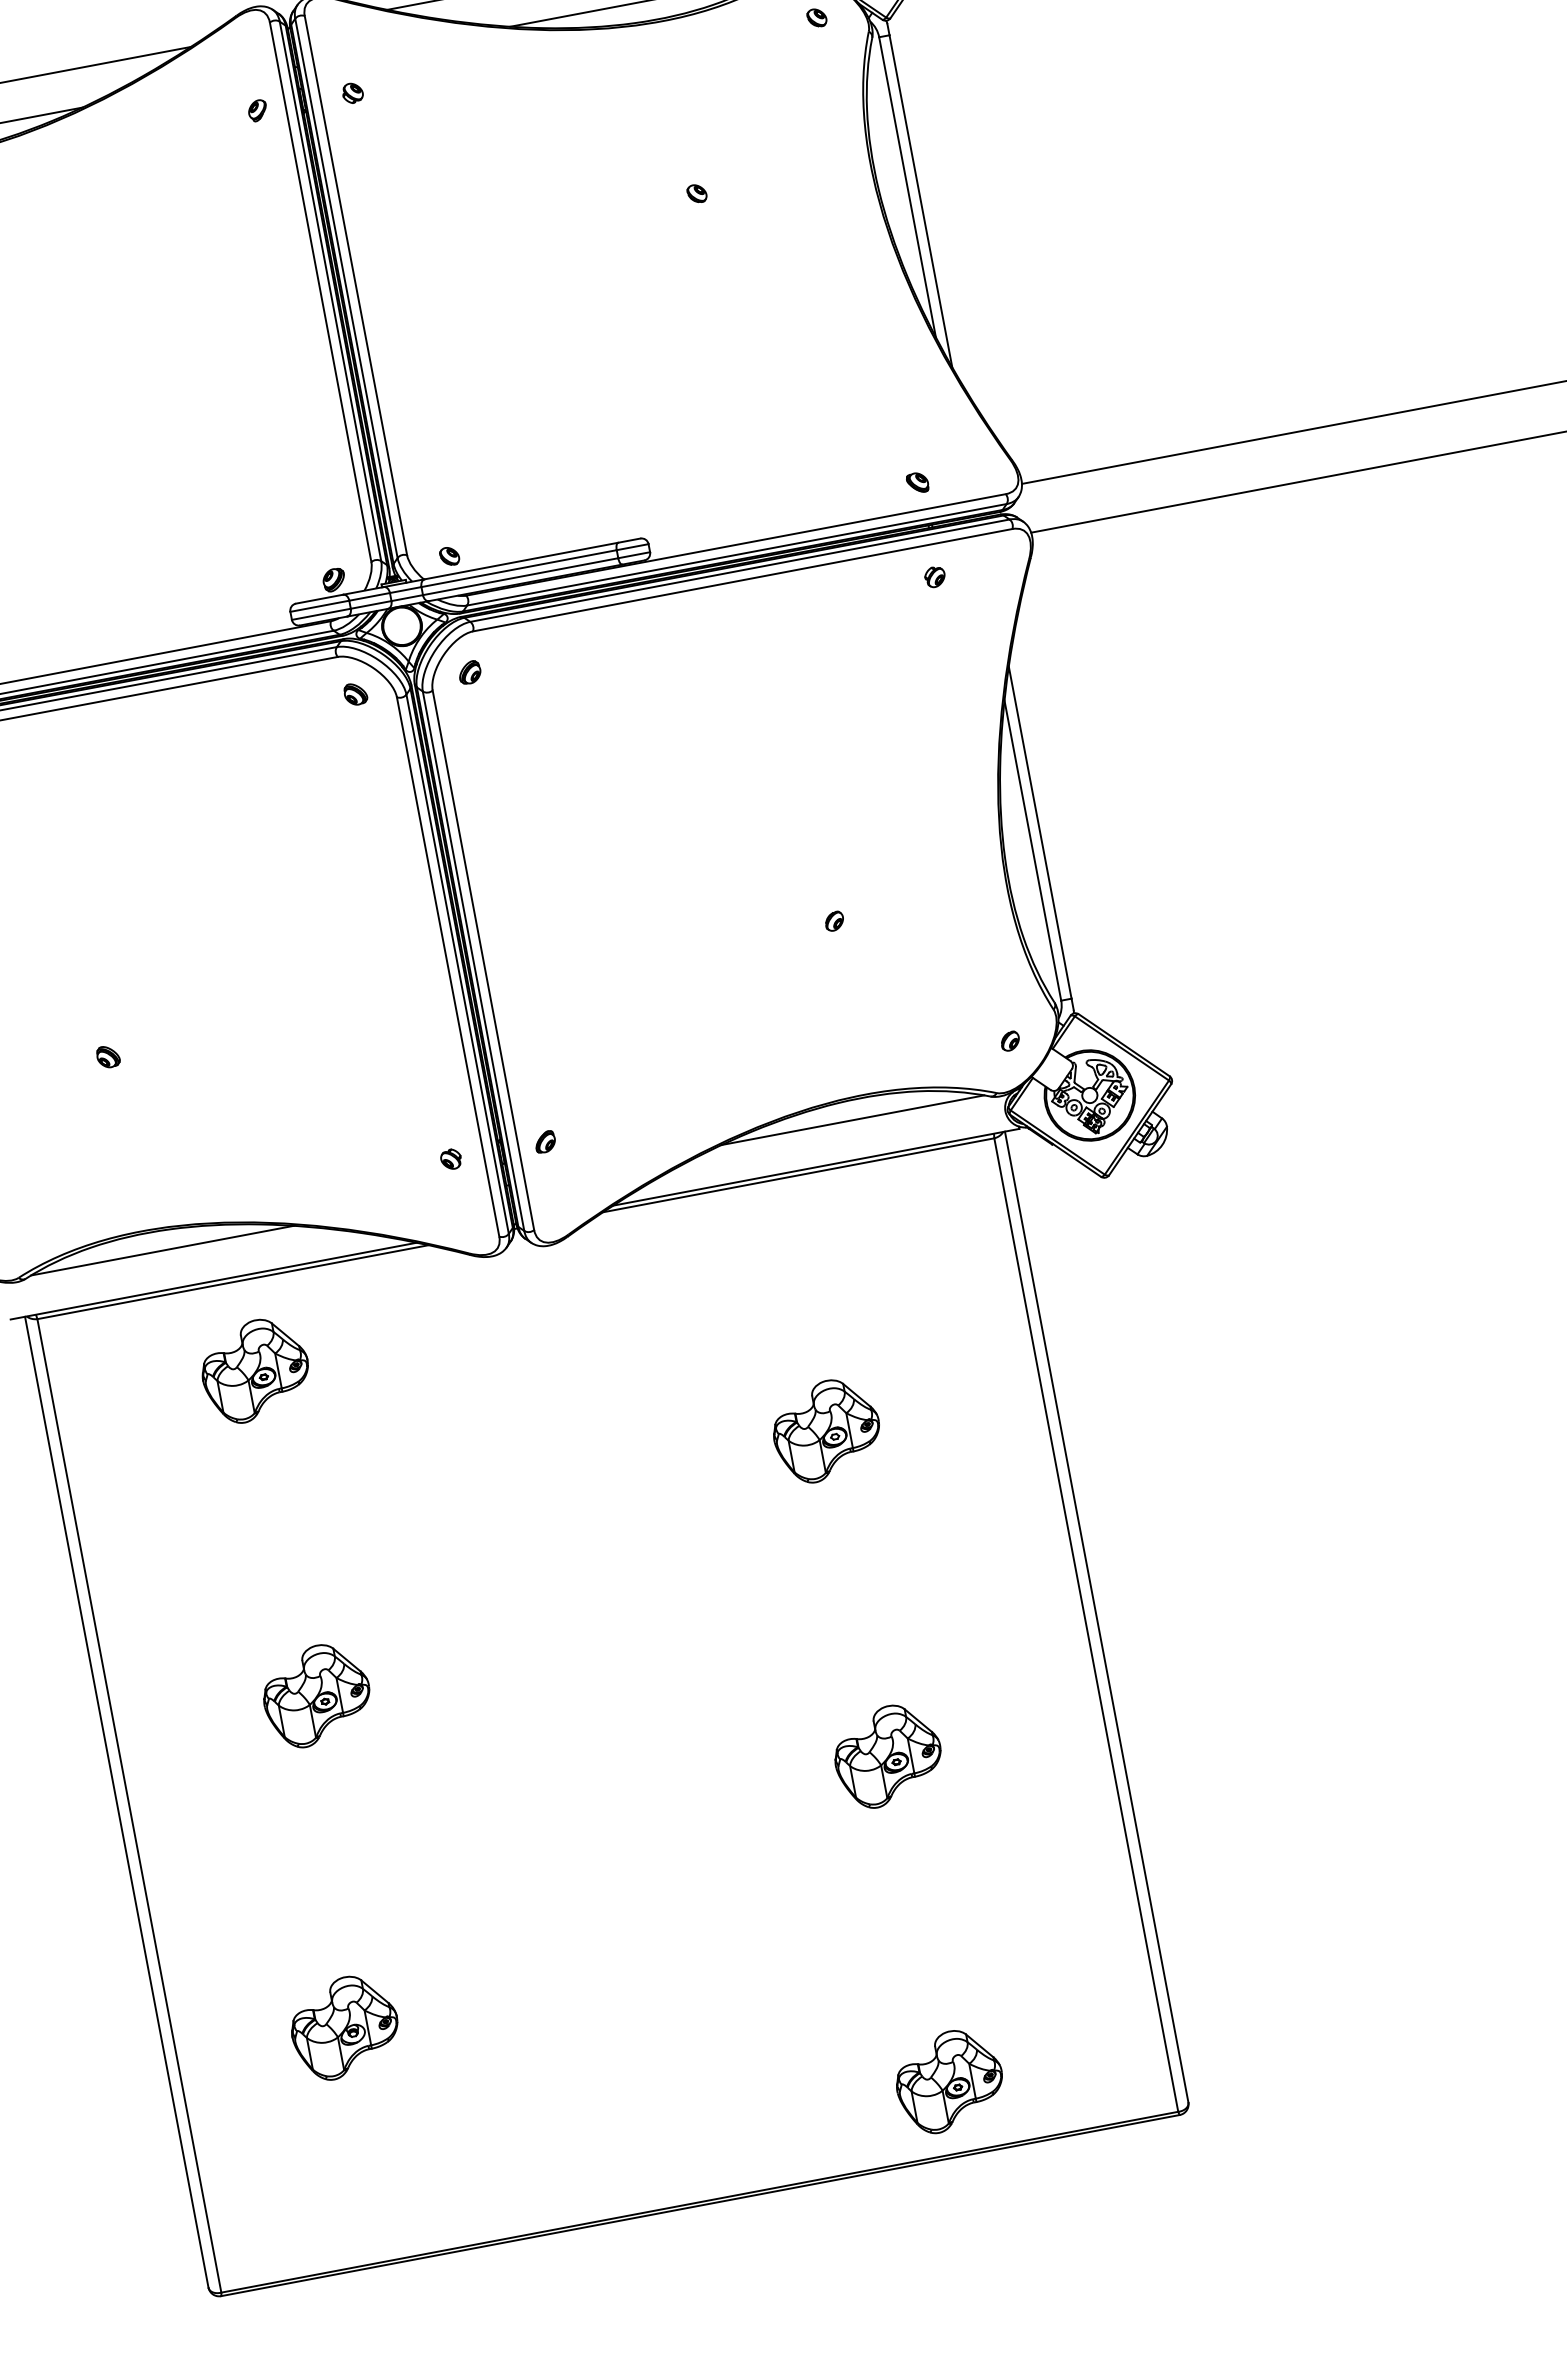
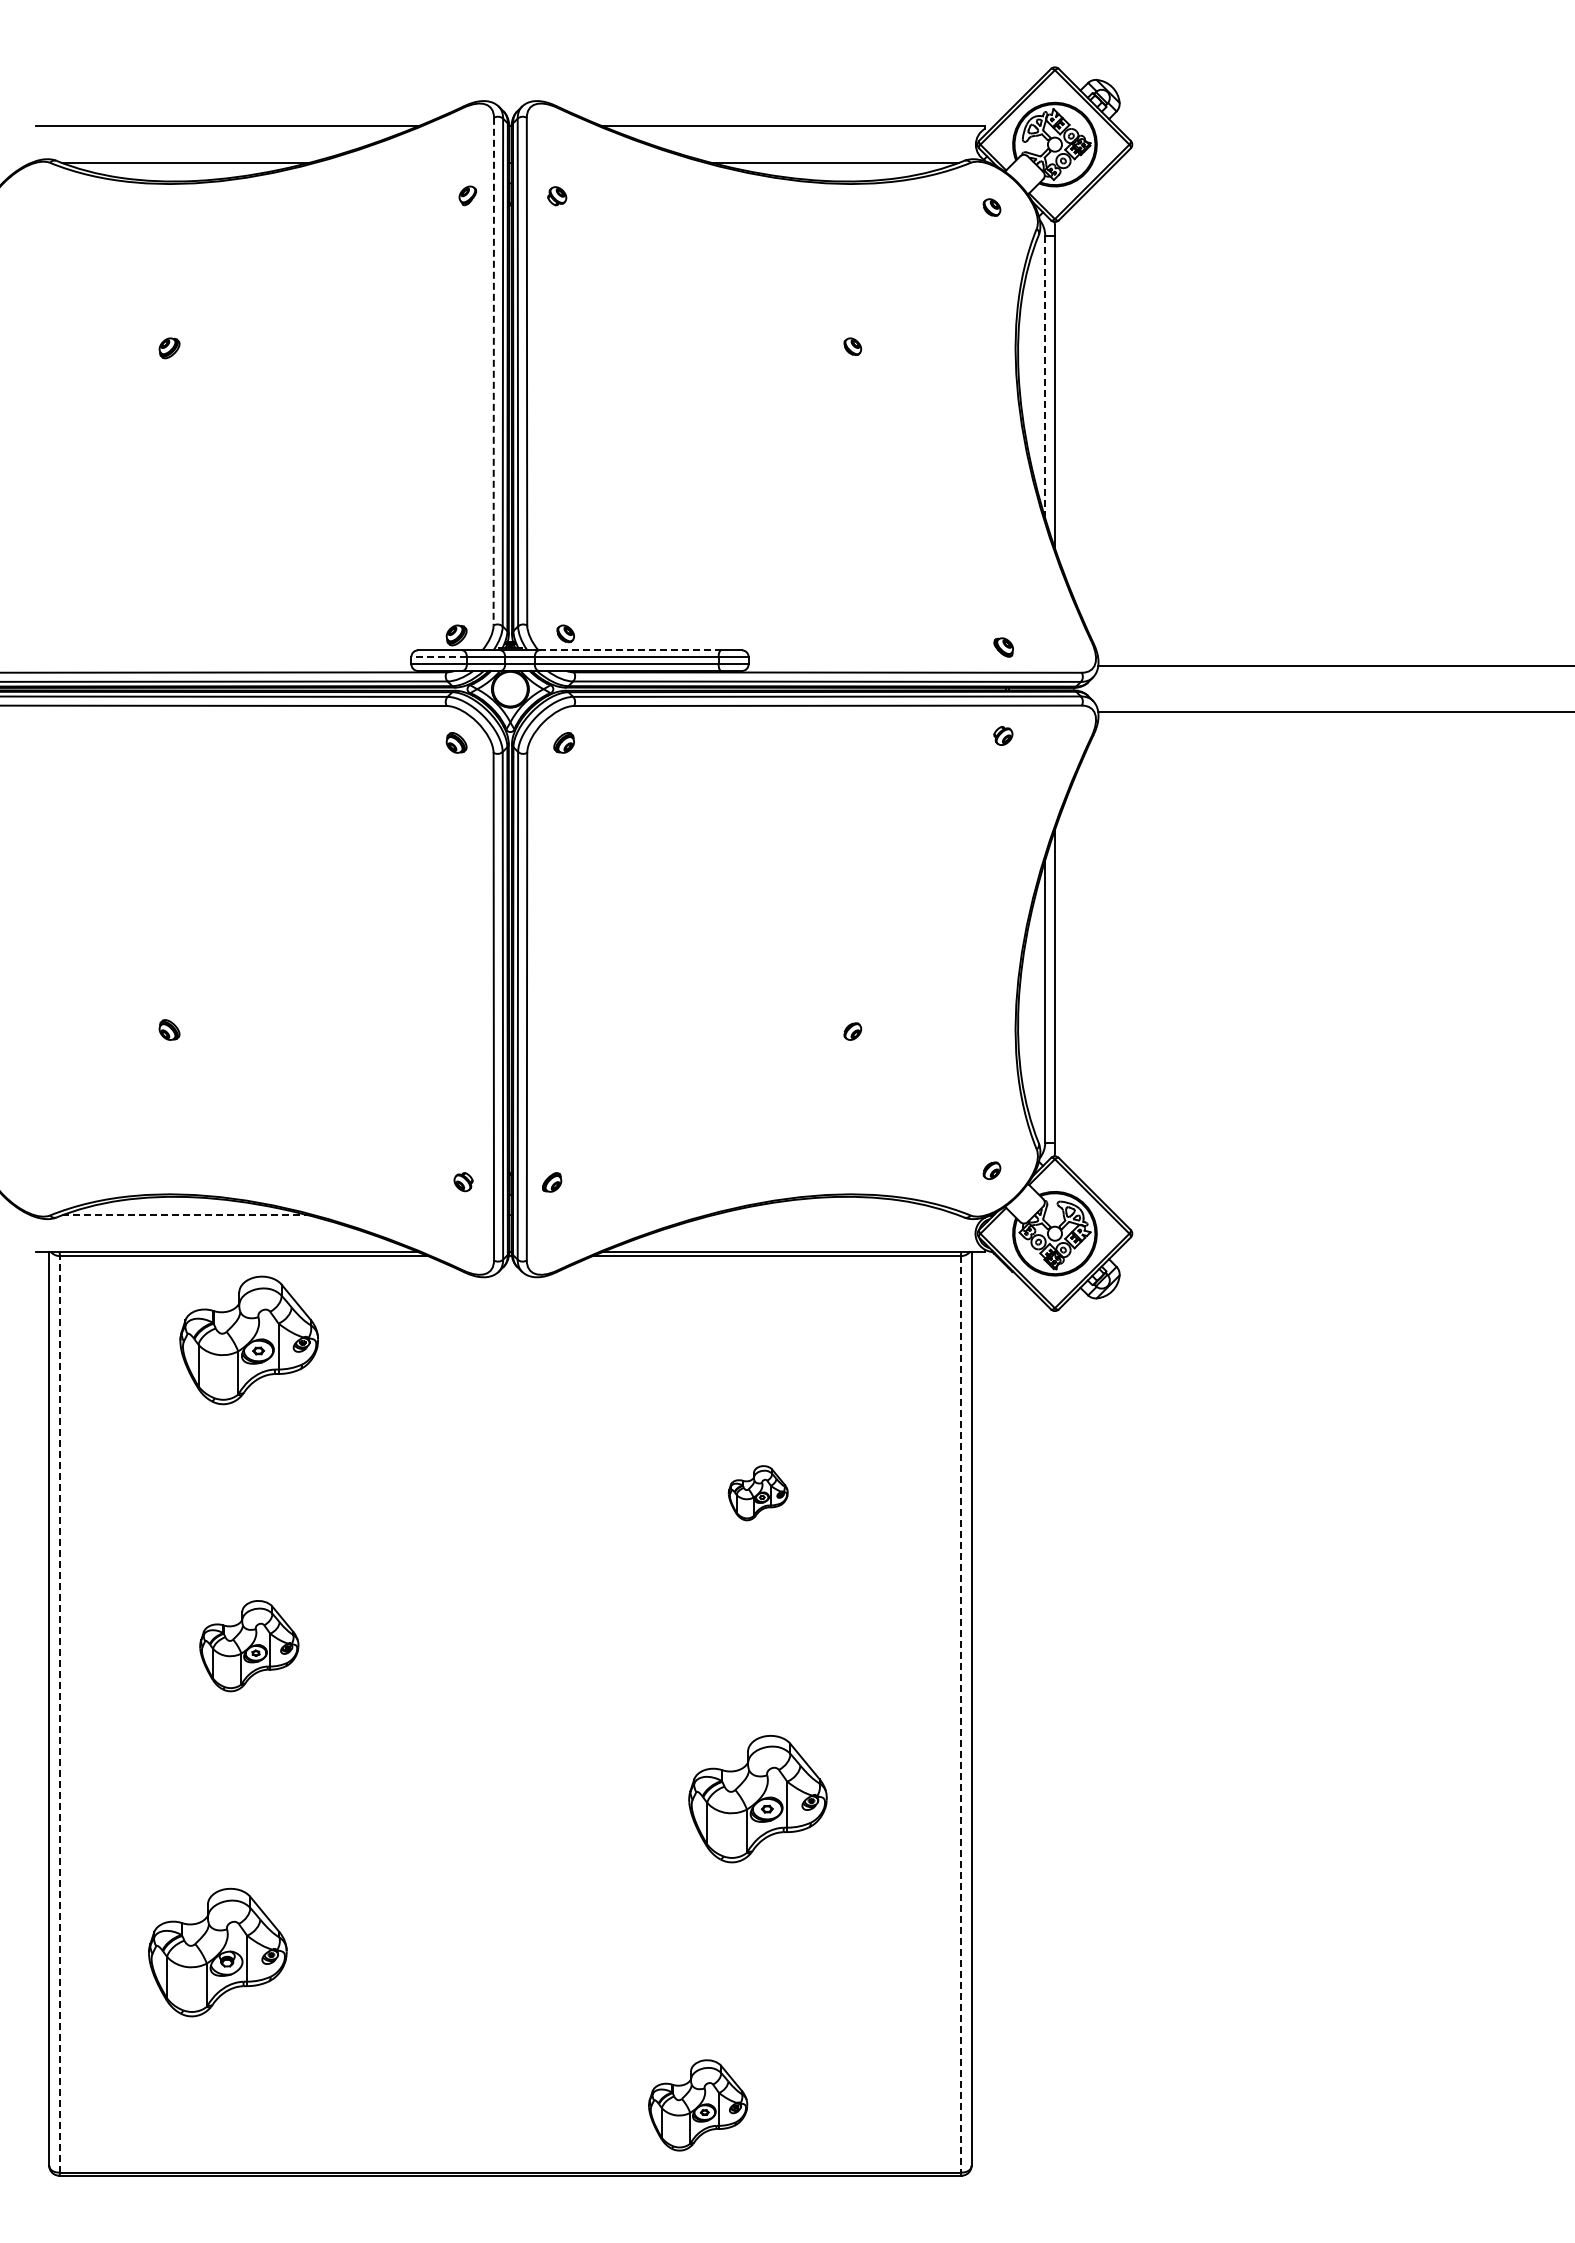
line: (907, 187) -> (1045, 377), solid -> dashed
line: (320, 292) -> (493, 371), solid -> dashed
line: (521, 561) -> (630, 650), solid -> dashed
line: (320, 605) -> (439, 656), solid -> dashed
line: (853, 1120) -> (835, 1215), removed
line: (162, 1250) -> (185, 1215), solid -> dashed
part: (255, 1369) -> (249, 1339), size x1.4
part: (827, 1431) -> (758, 1493), size x0.6
line: (1086, 1625) -> (960, 1714), solid -> dashed
part: (888, 1756) -> (758, 1799), size x1.4
line: (129, 1804) -> (60, 1713), solid -> dashed
part: (344, 2027) -> (217, 1952), size x1.4
part: (949, 2081) -> (698, 2105), moved

